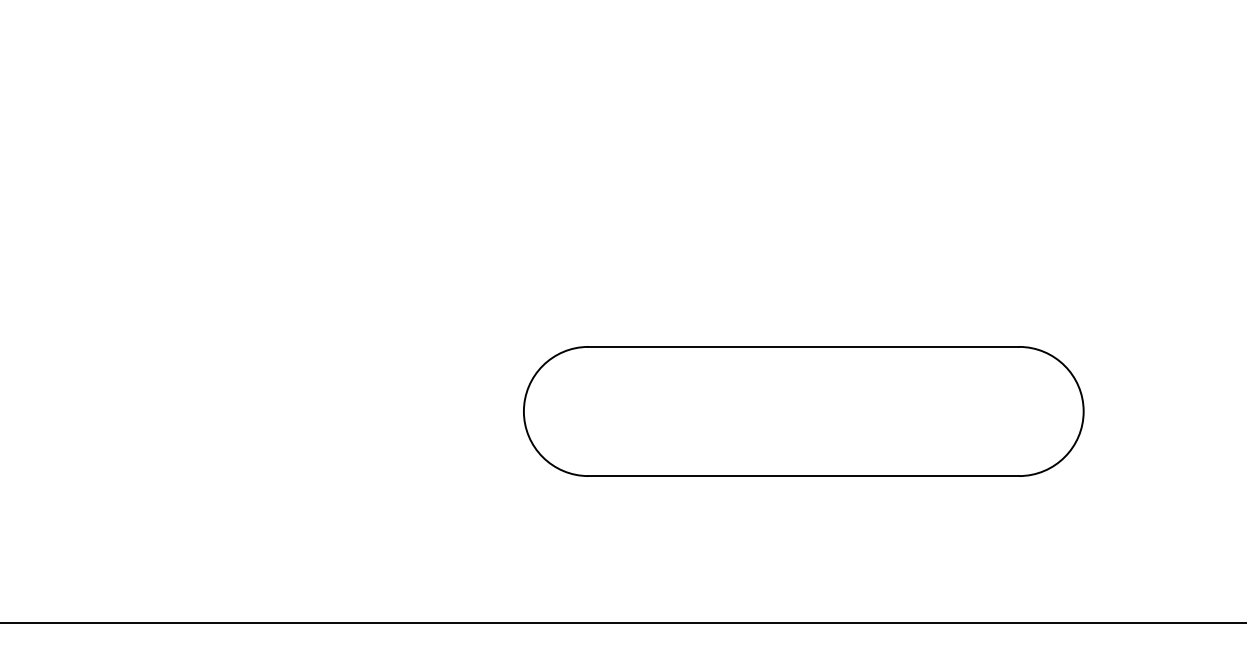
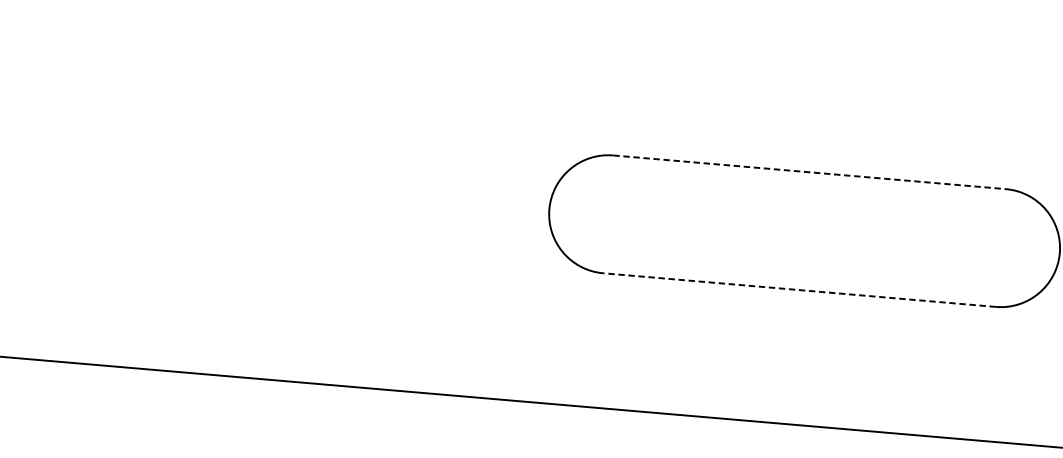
line: (804, 346) -> (810, 171), solid -> dashed
line: (803, 476) -> (799, 290), solid -> dashed

